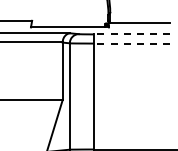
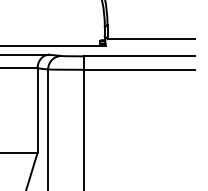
line: (131, 34) -> (138, 56), dashed -> solid
line: (131, 43) -> (138, 69), dashed -> solid

